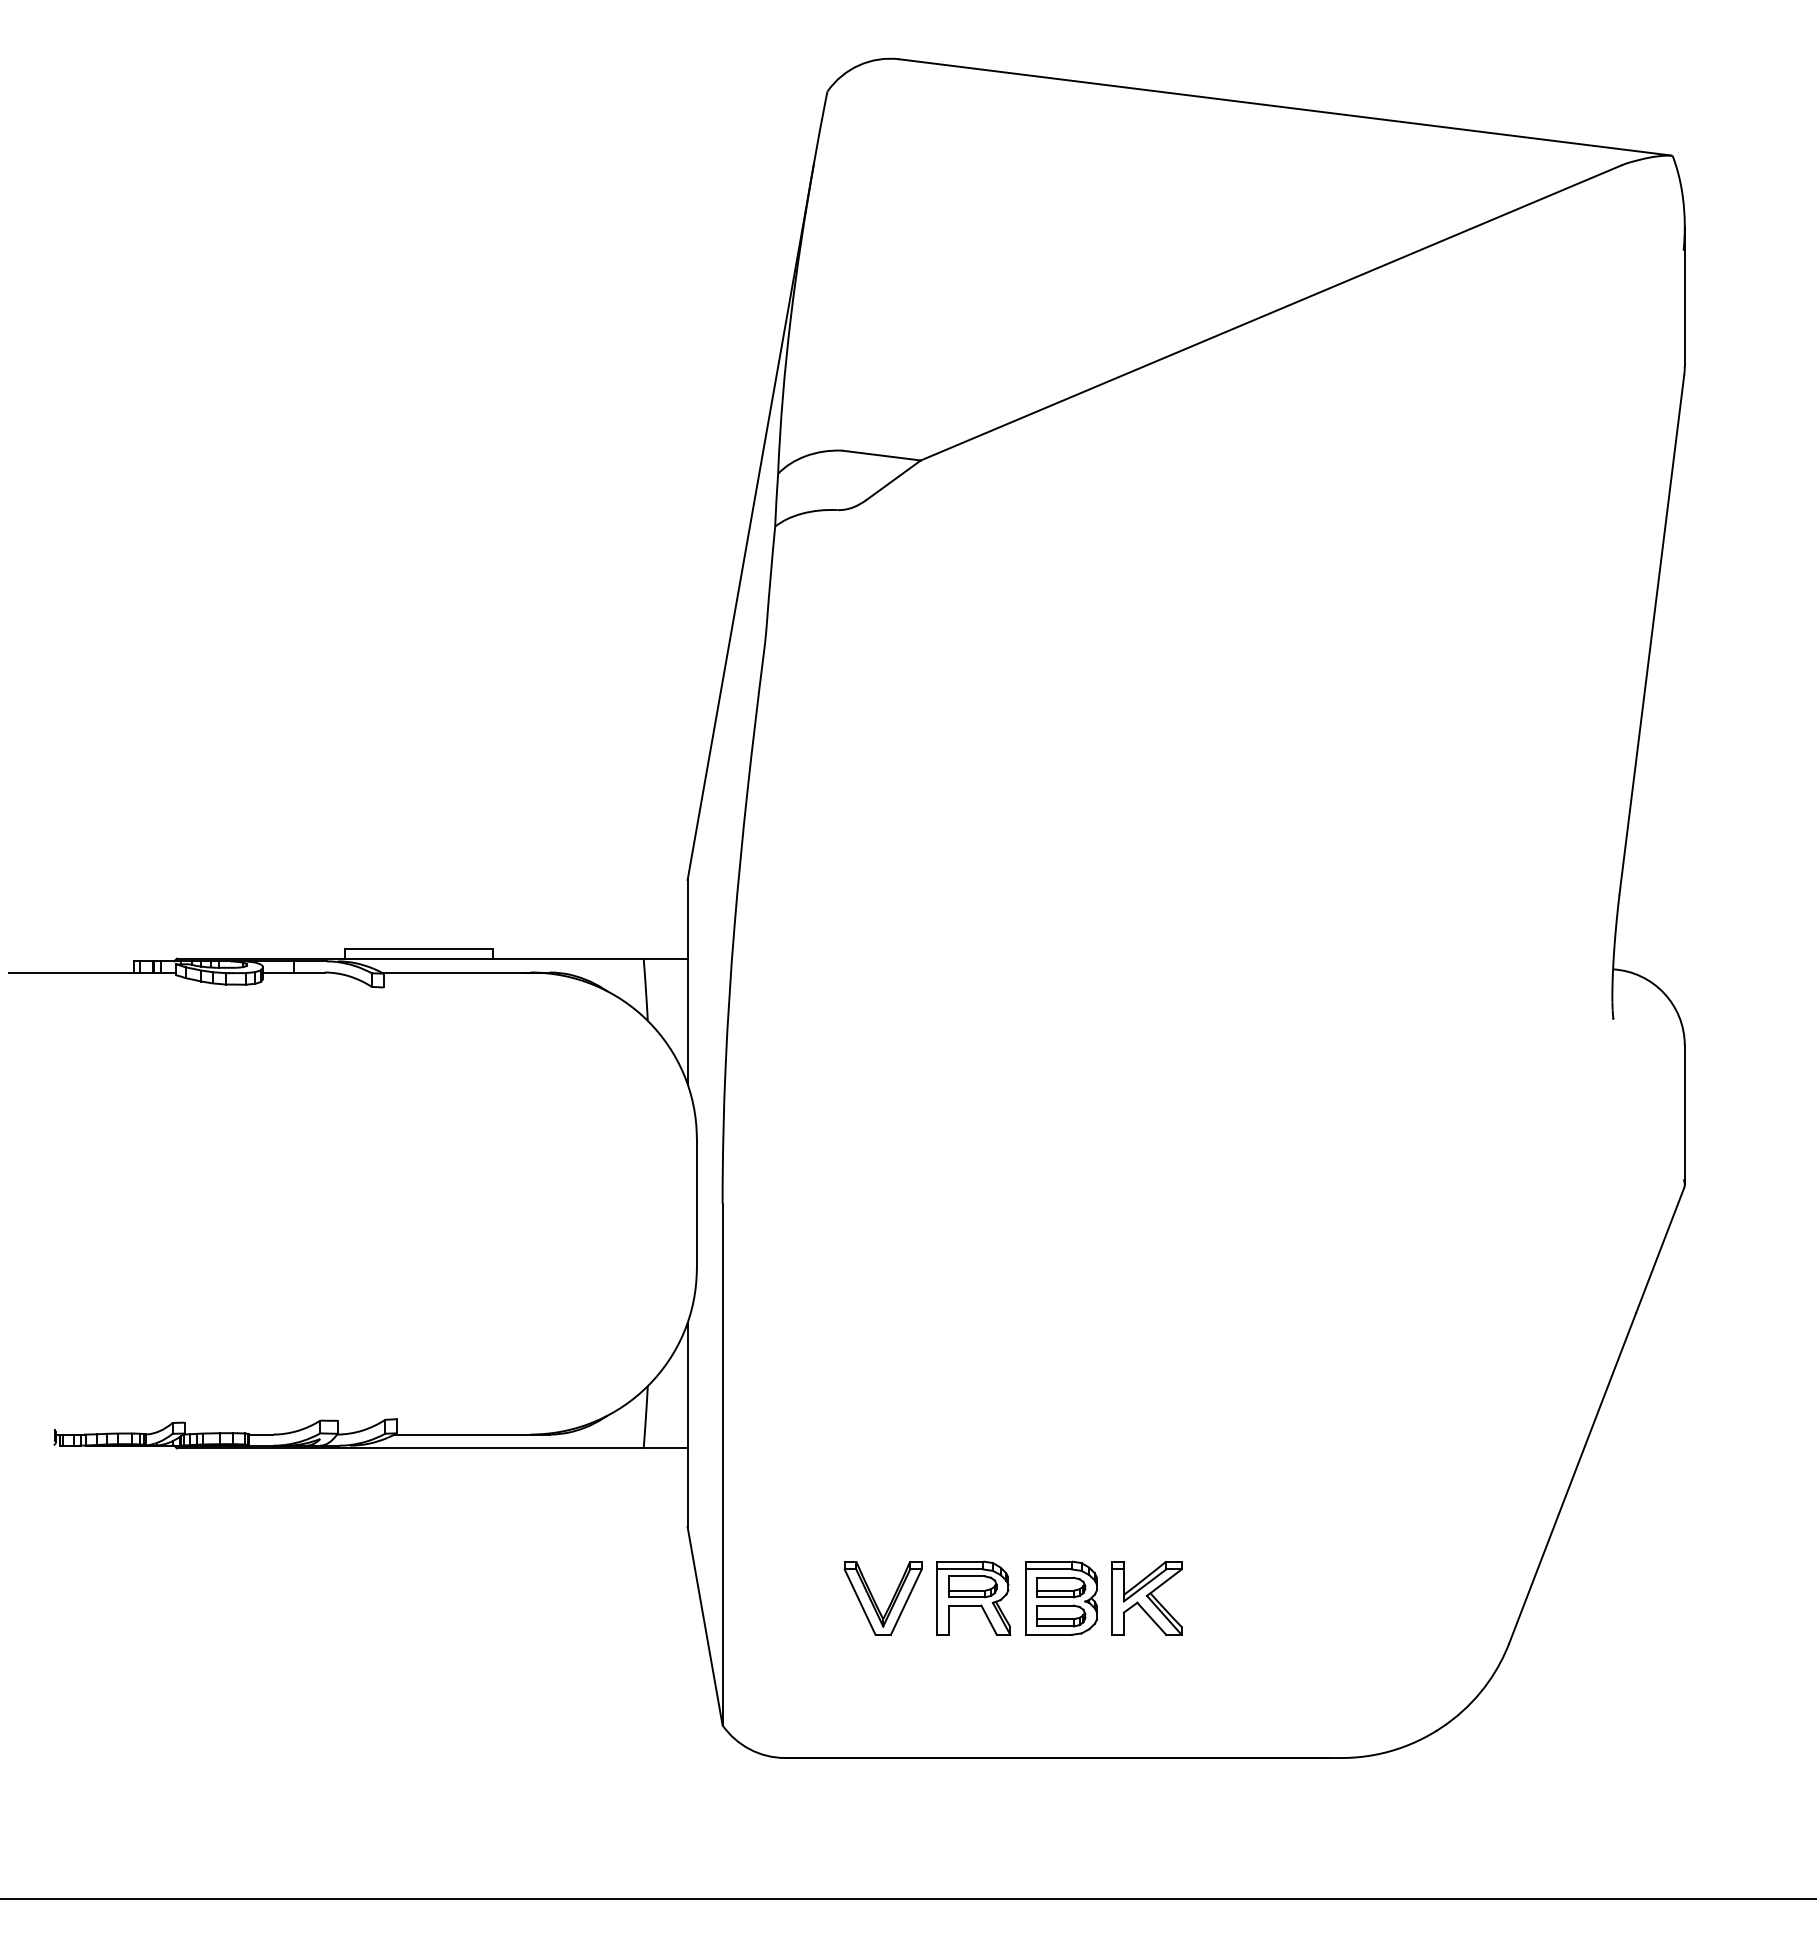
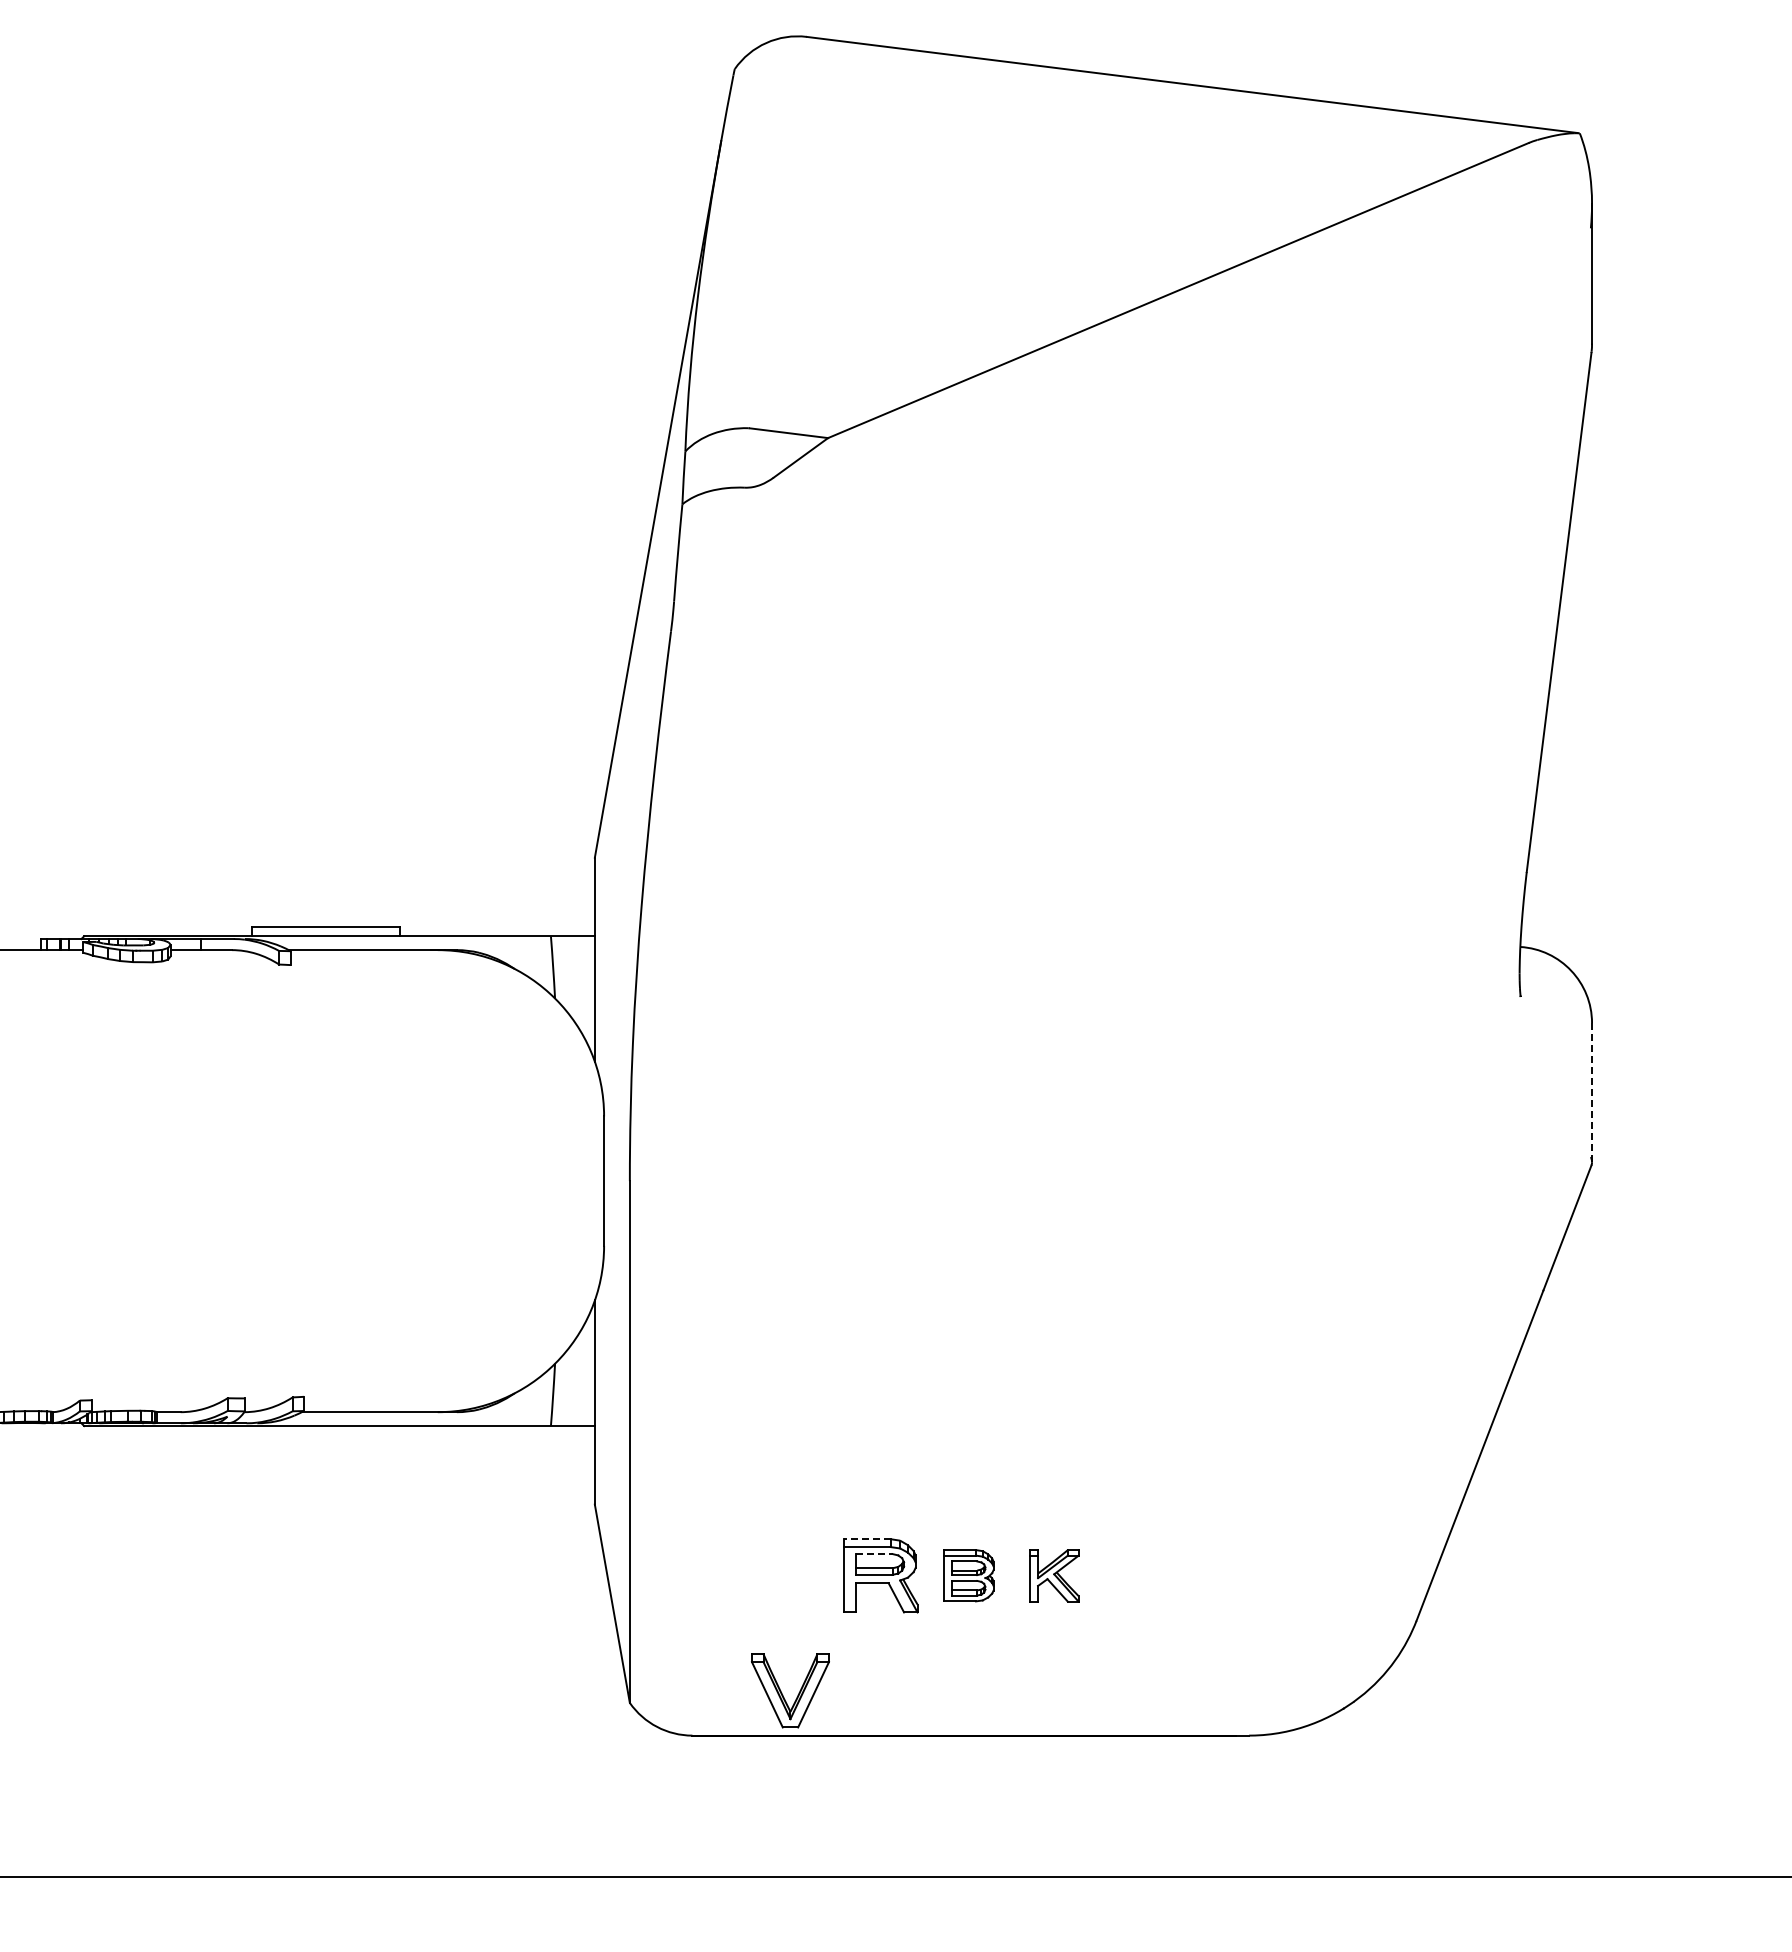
line: (1684, 1115) -> (1591, 1093), solid -> dashed
line: (959, 1561) -> (866, 1539), solid -> dashed
line: (967, 1576) -> (874, 1554), solid -> dashed
part: (1061, 1597) -> (968, 1575), size x0.7
part: (1146, 1598) -> (1053, 1576), size x0.7
part: (875, 1600) -> (782, 1693), moved

